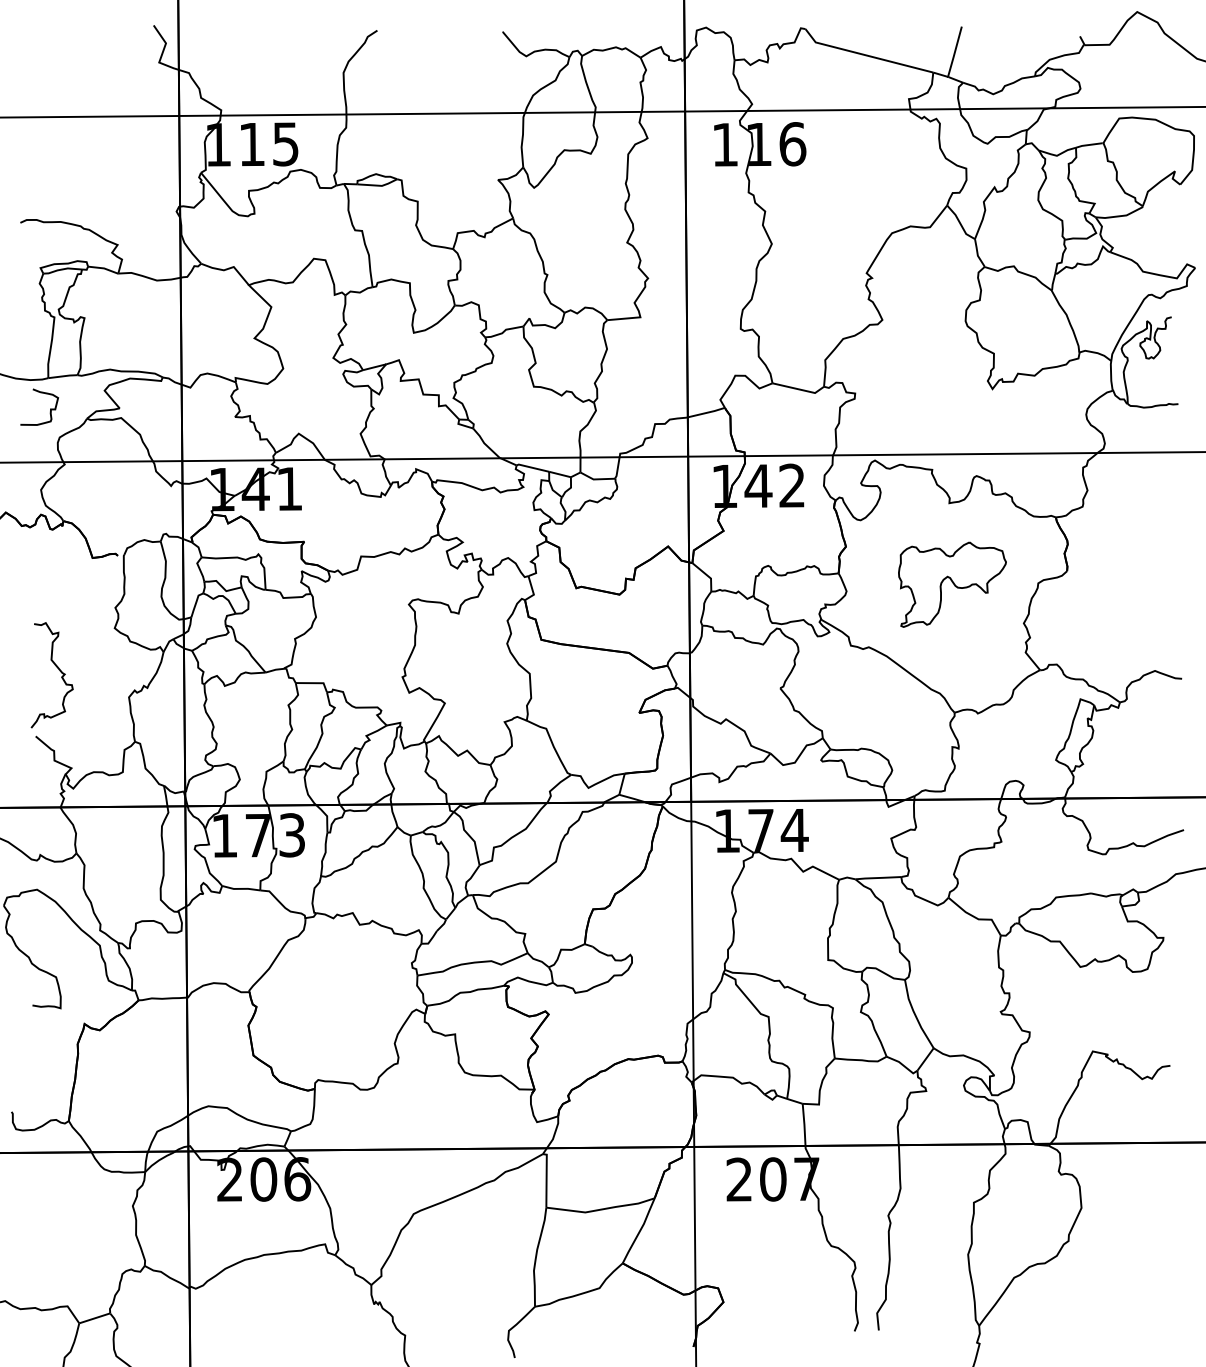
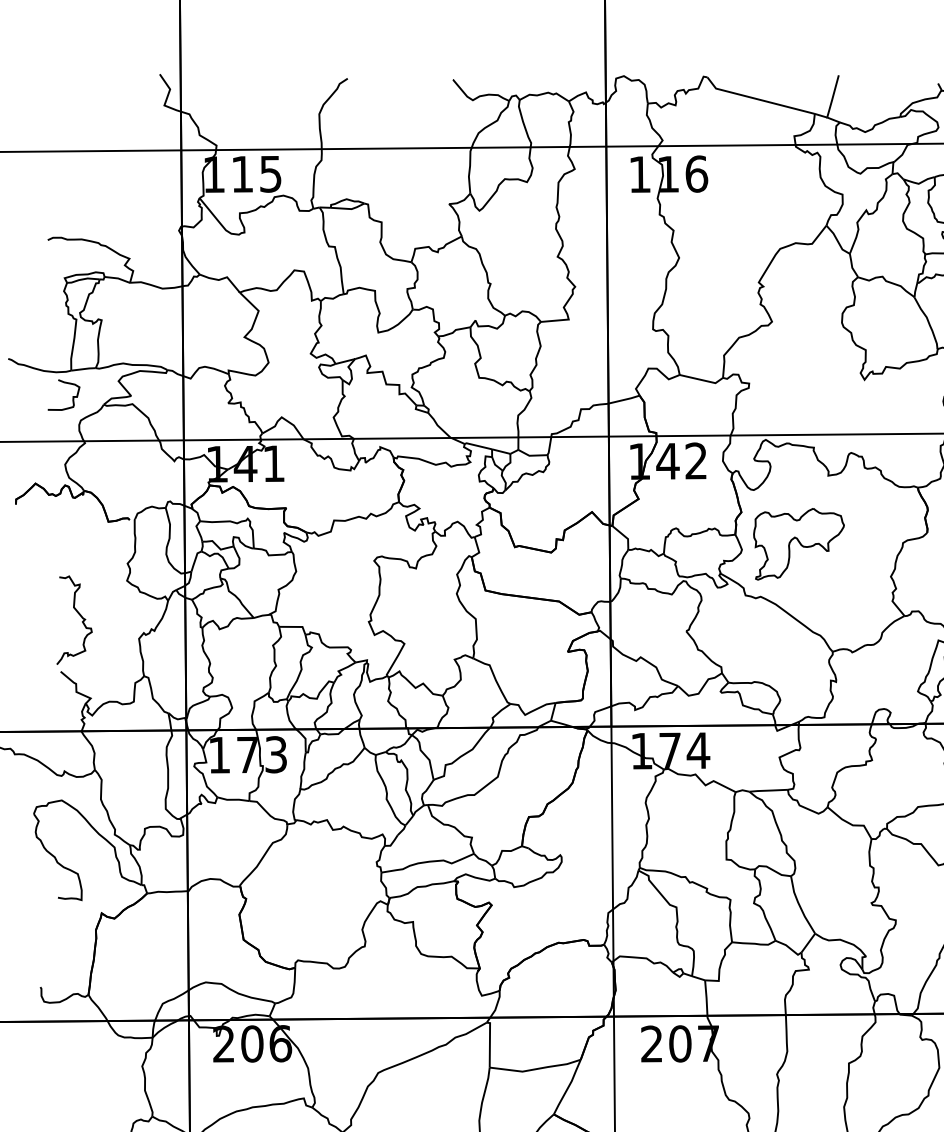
part: (952, 584) -> (799, 544), moved

